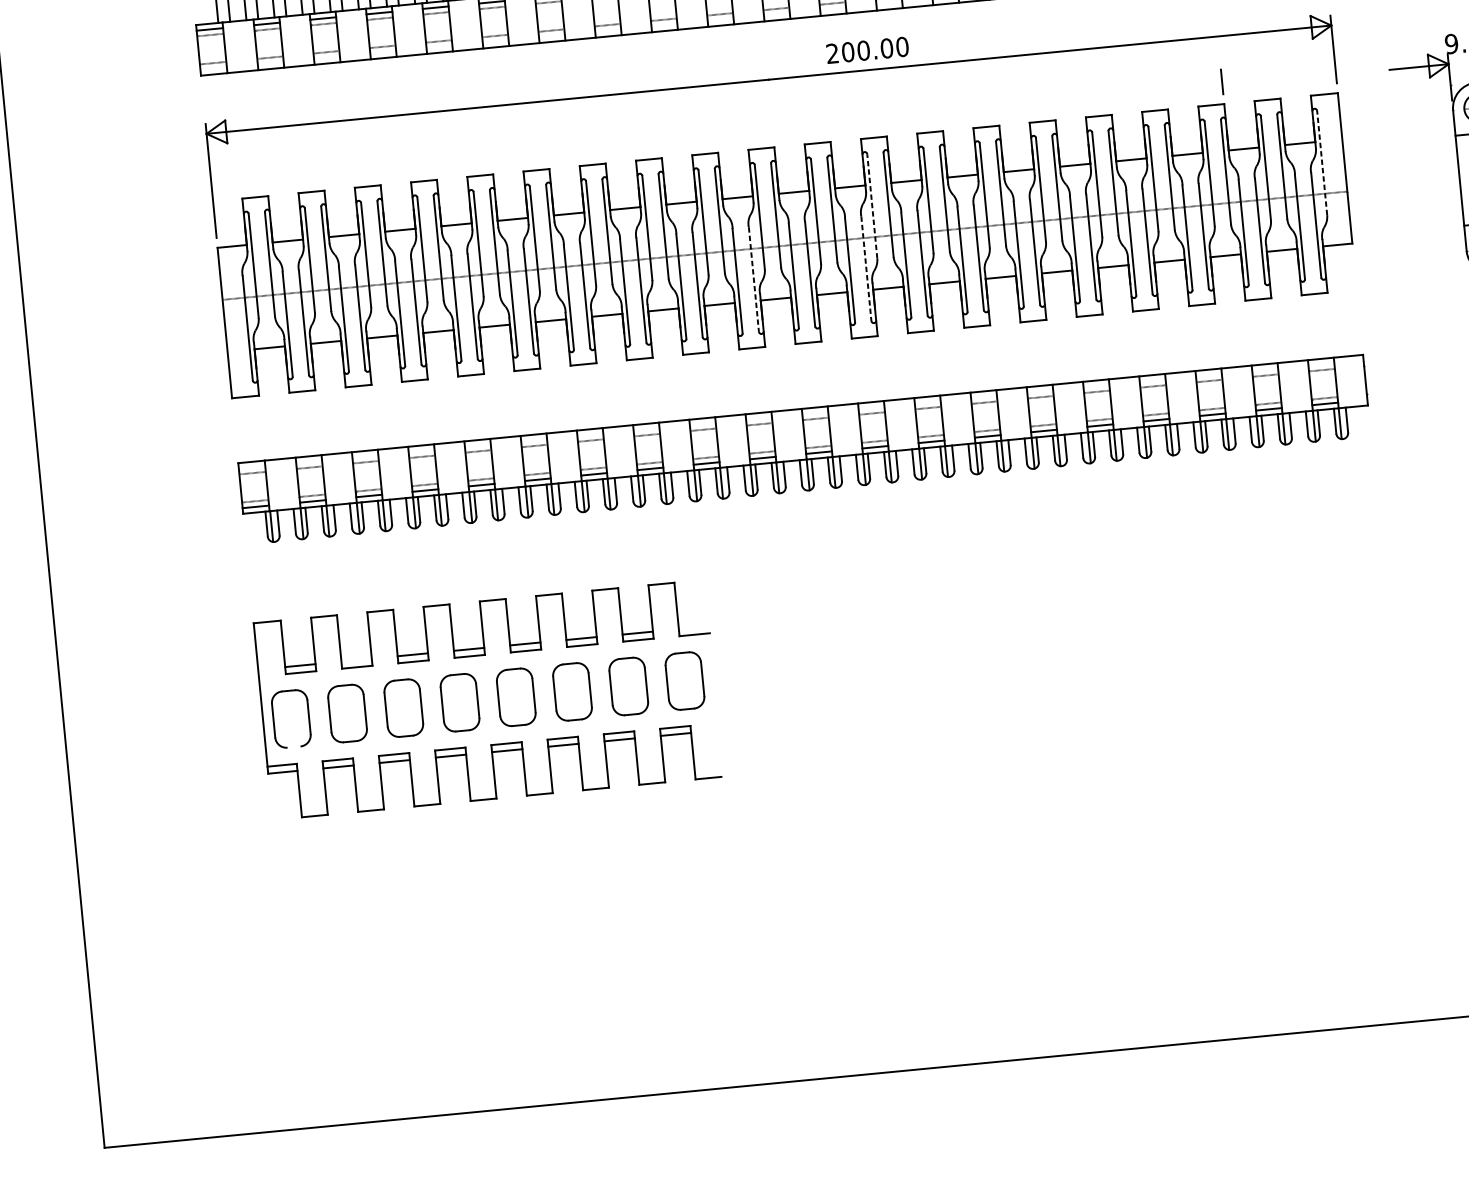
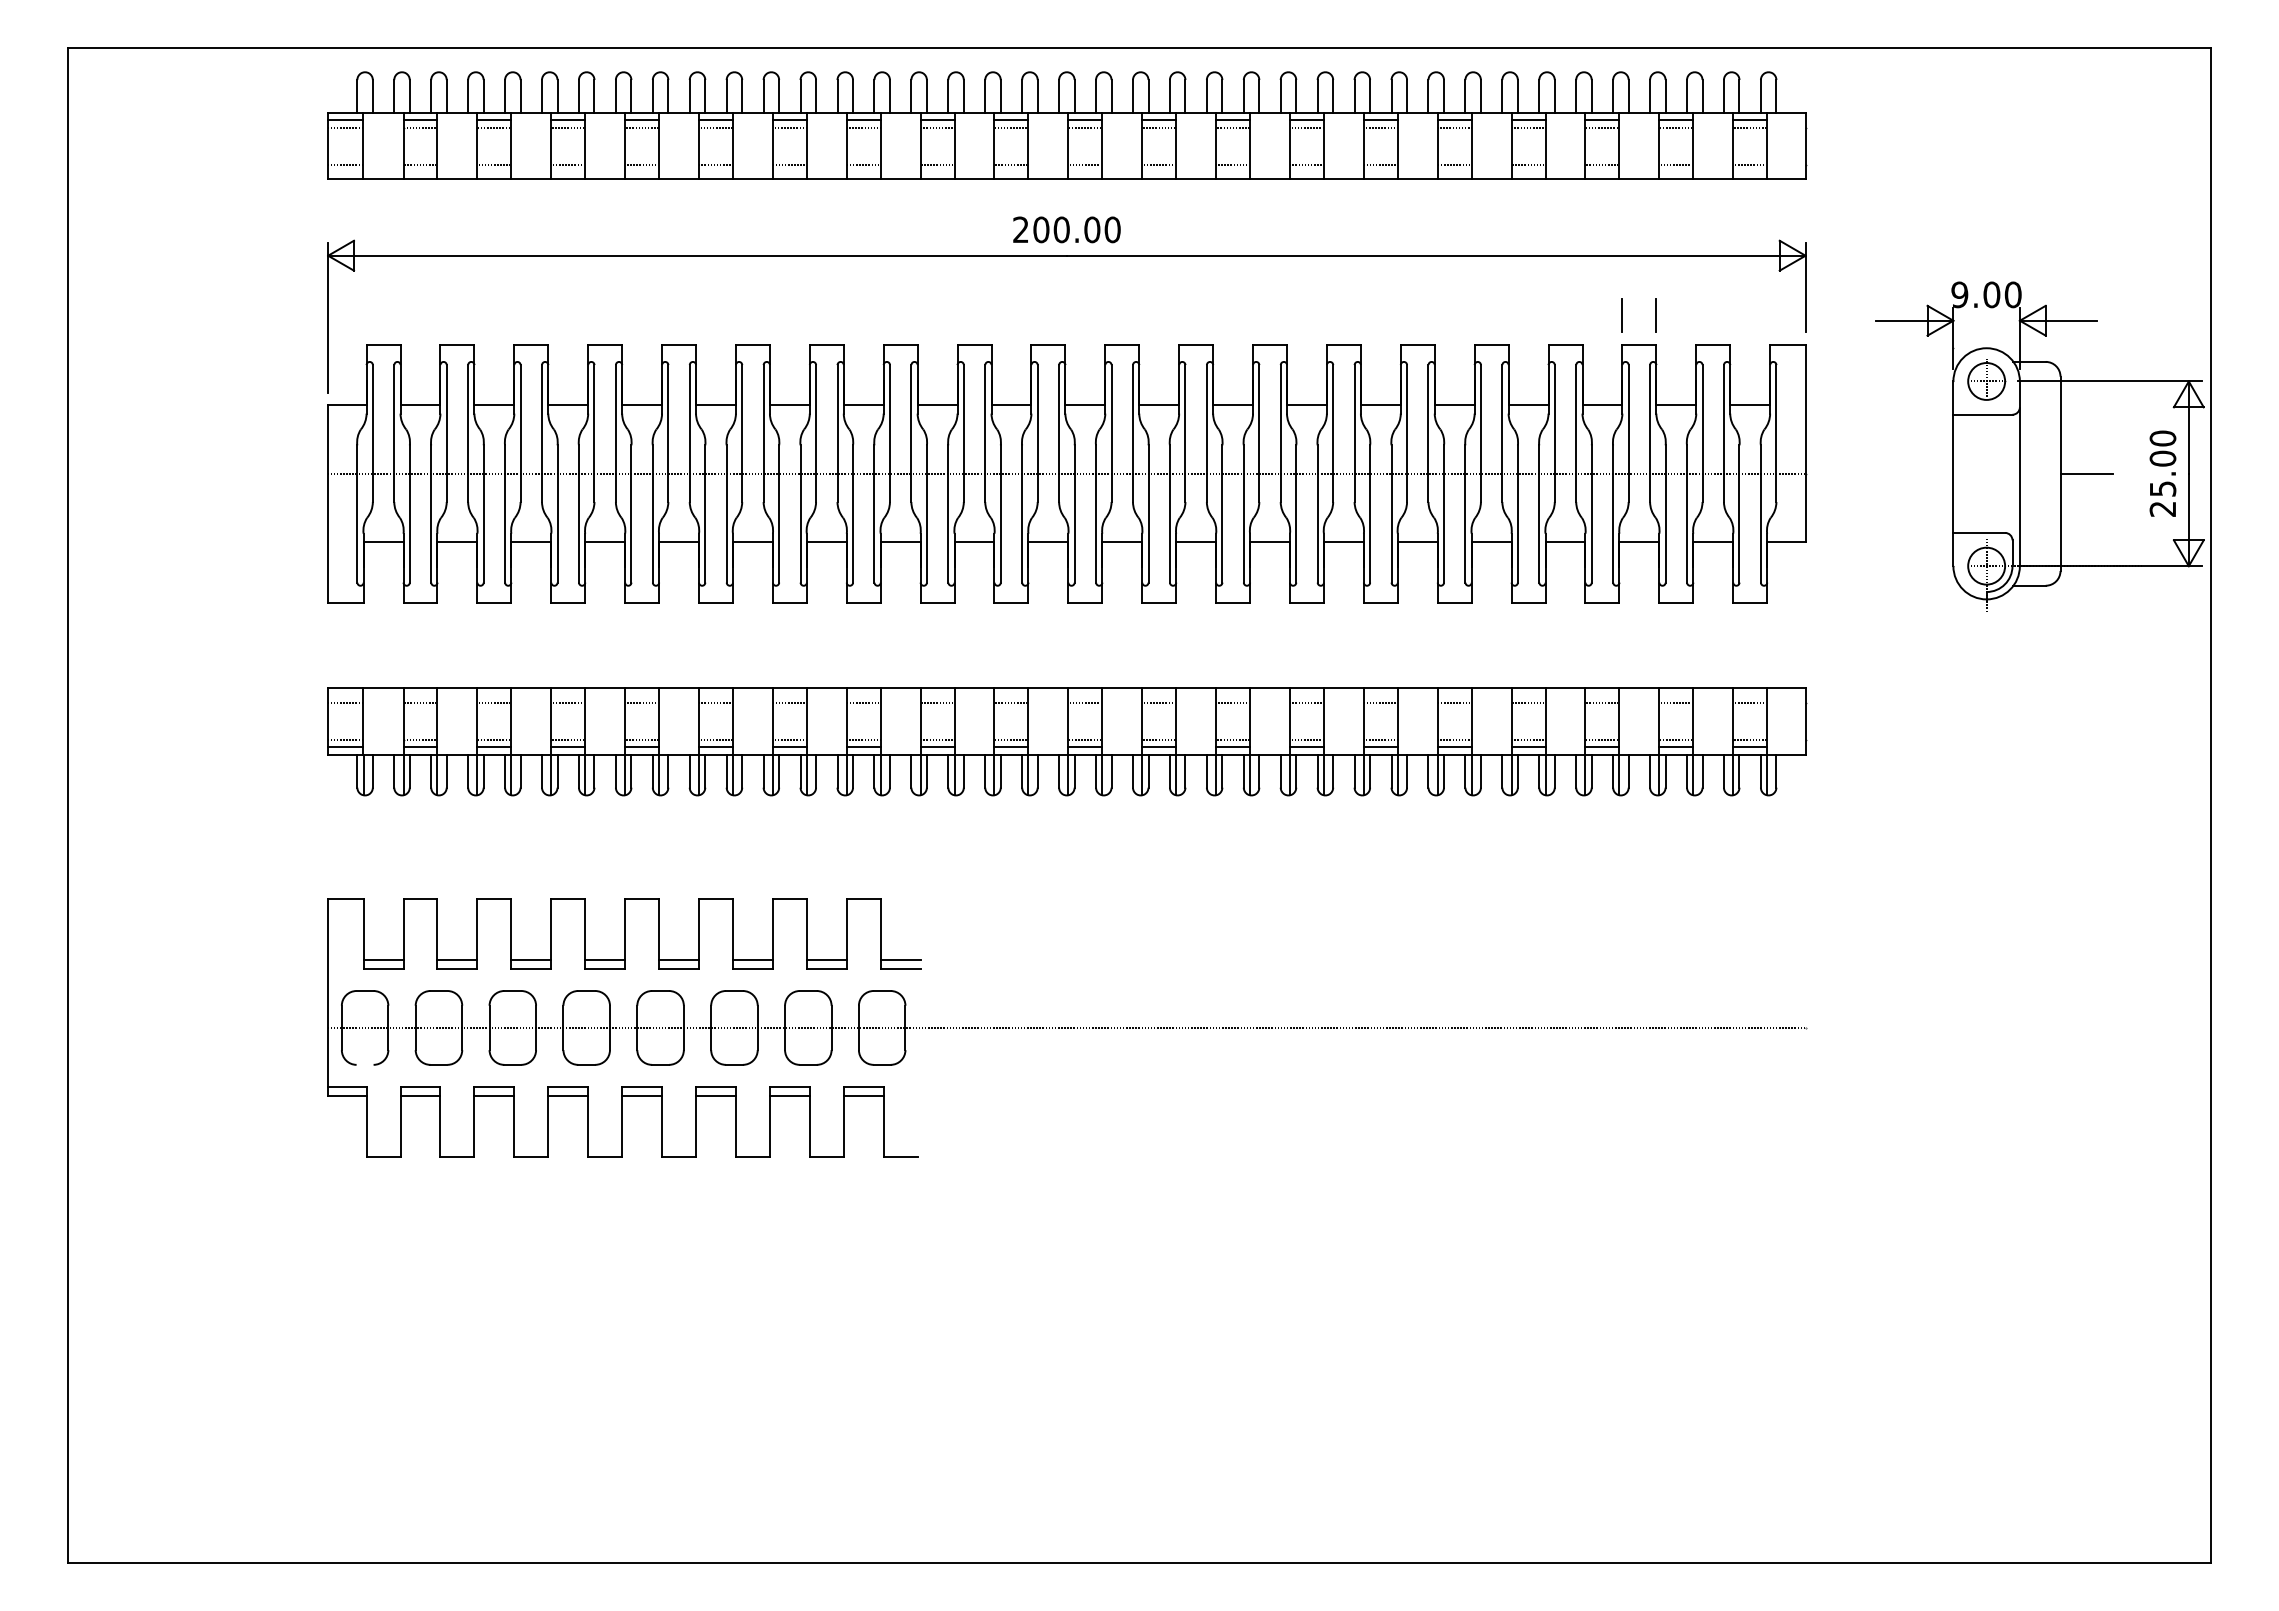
text: (867, 50) -> (1066, 229), moved
line: (1196, 84) -> (1622, 315), added
line: (1322, 162) -> (1776, 433), dashed -> solid
line: (872, 206) -> (1185, 433), dashed -> solid
line: (866, 269) -> (1169, 514), dashed -> solid
line: (754, 279) -> (1022, 514), dashed -> solid
line: (693, 627) -> (900, 959), added
line: (356, 660) -> (457, 959), added
line: (825, 667) -> (1066, 1027), added

